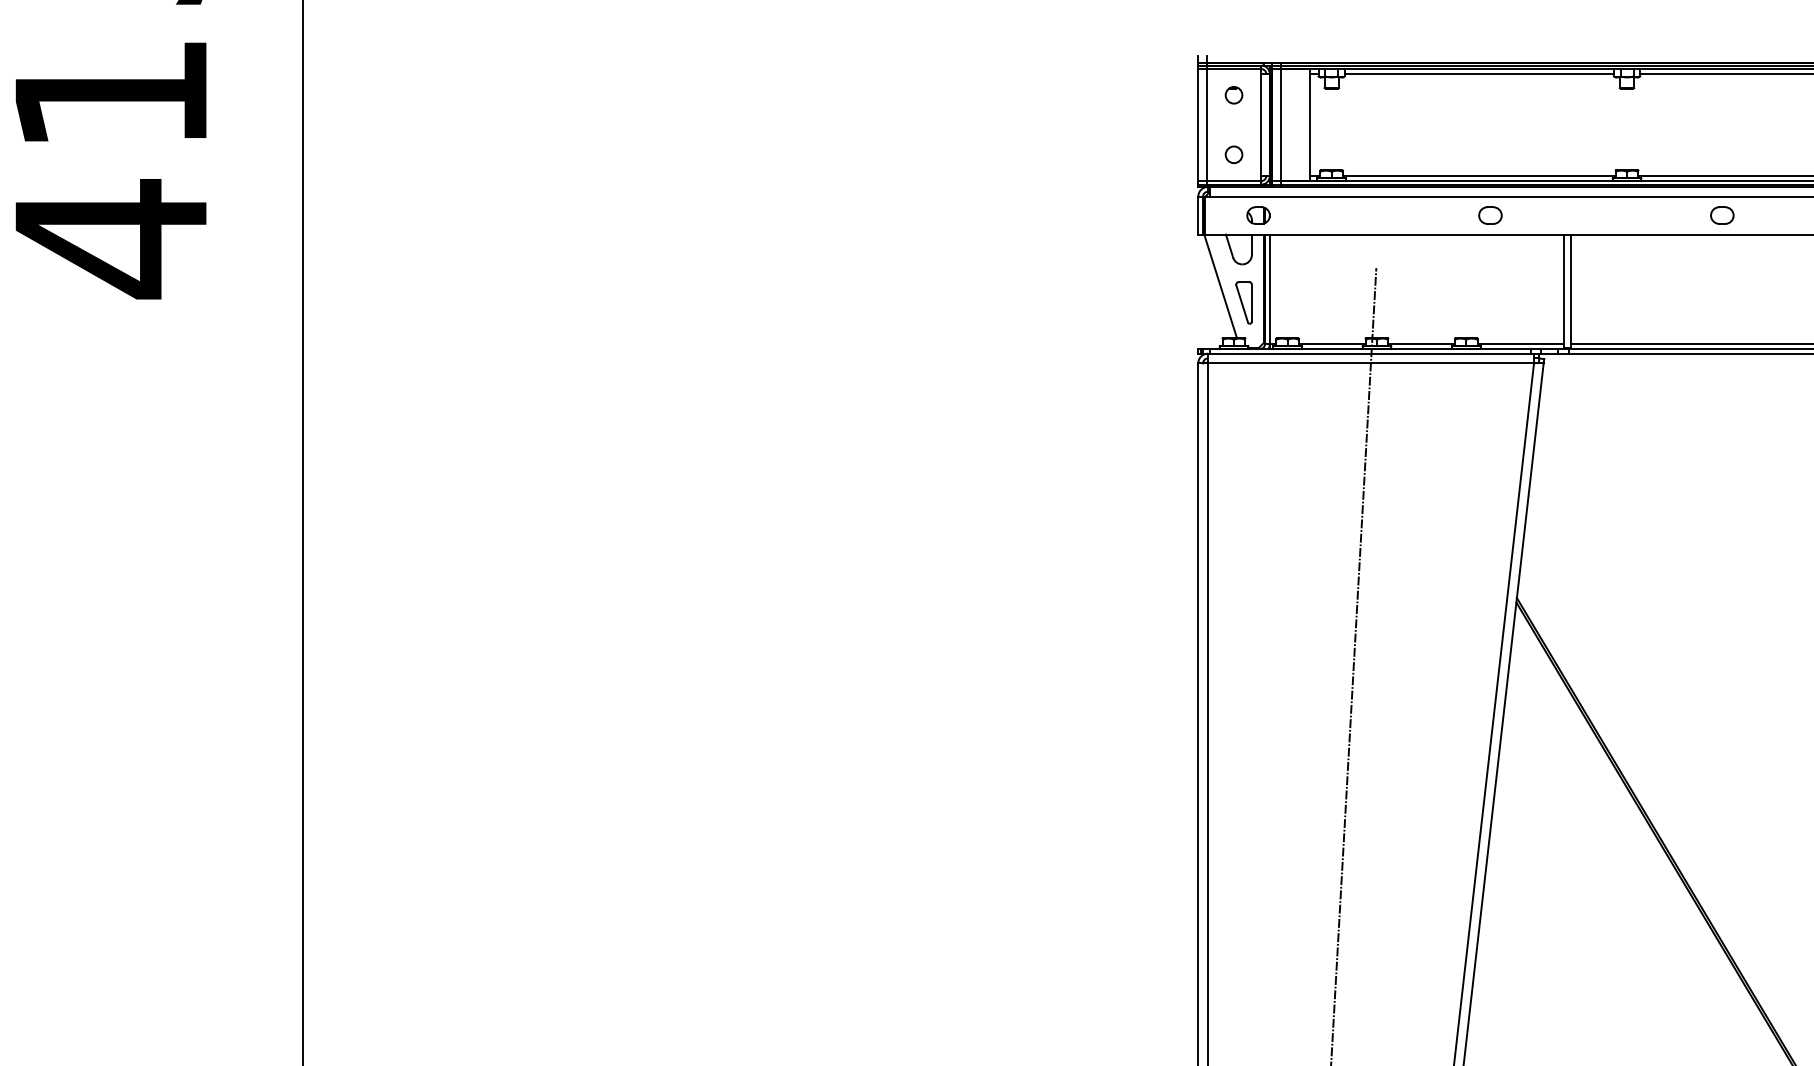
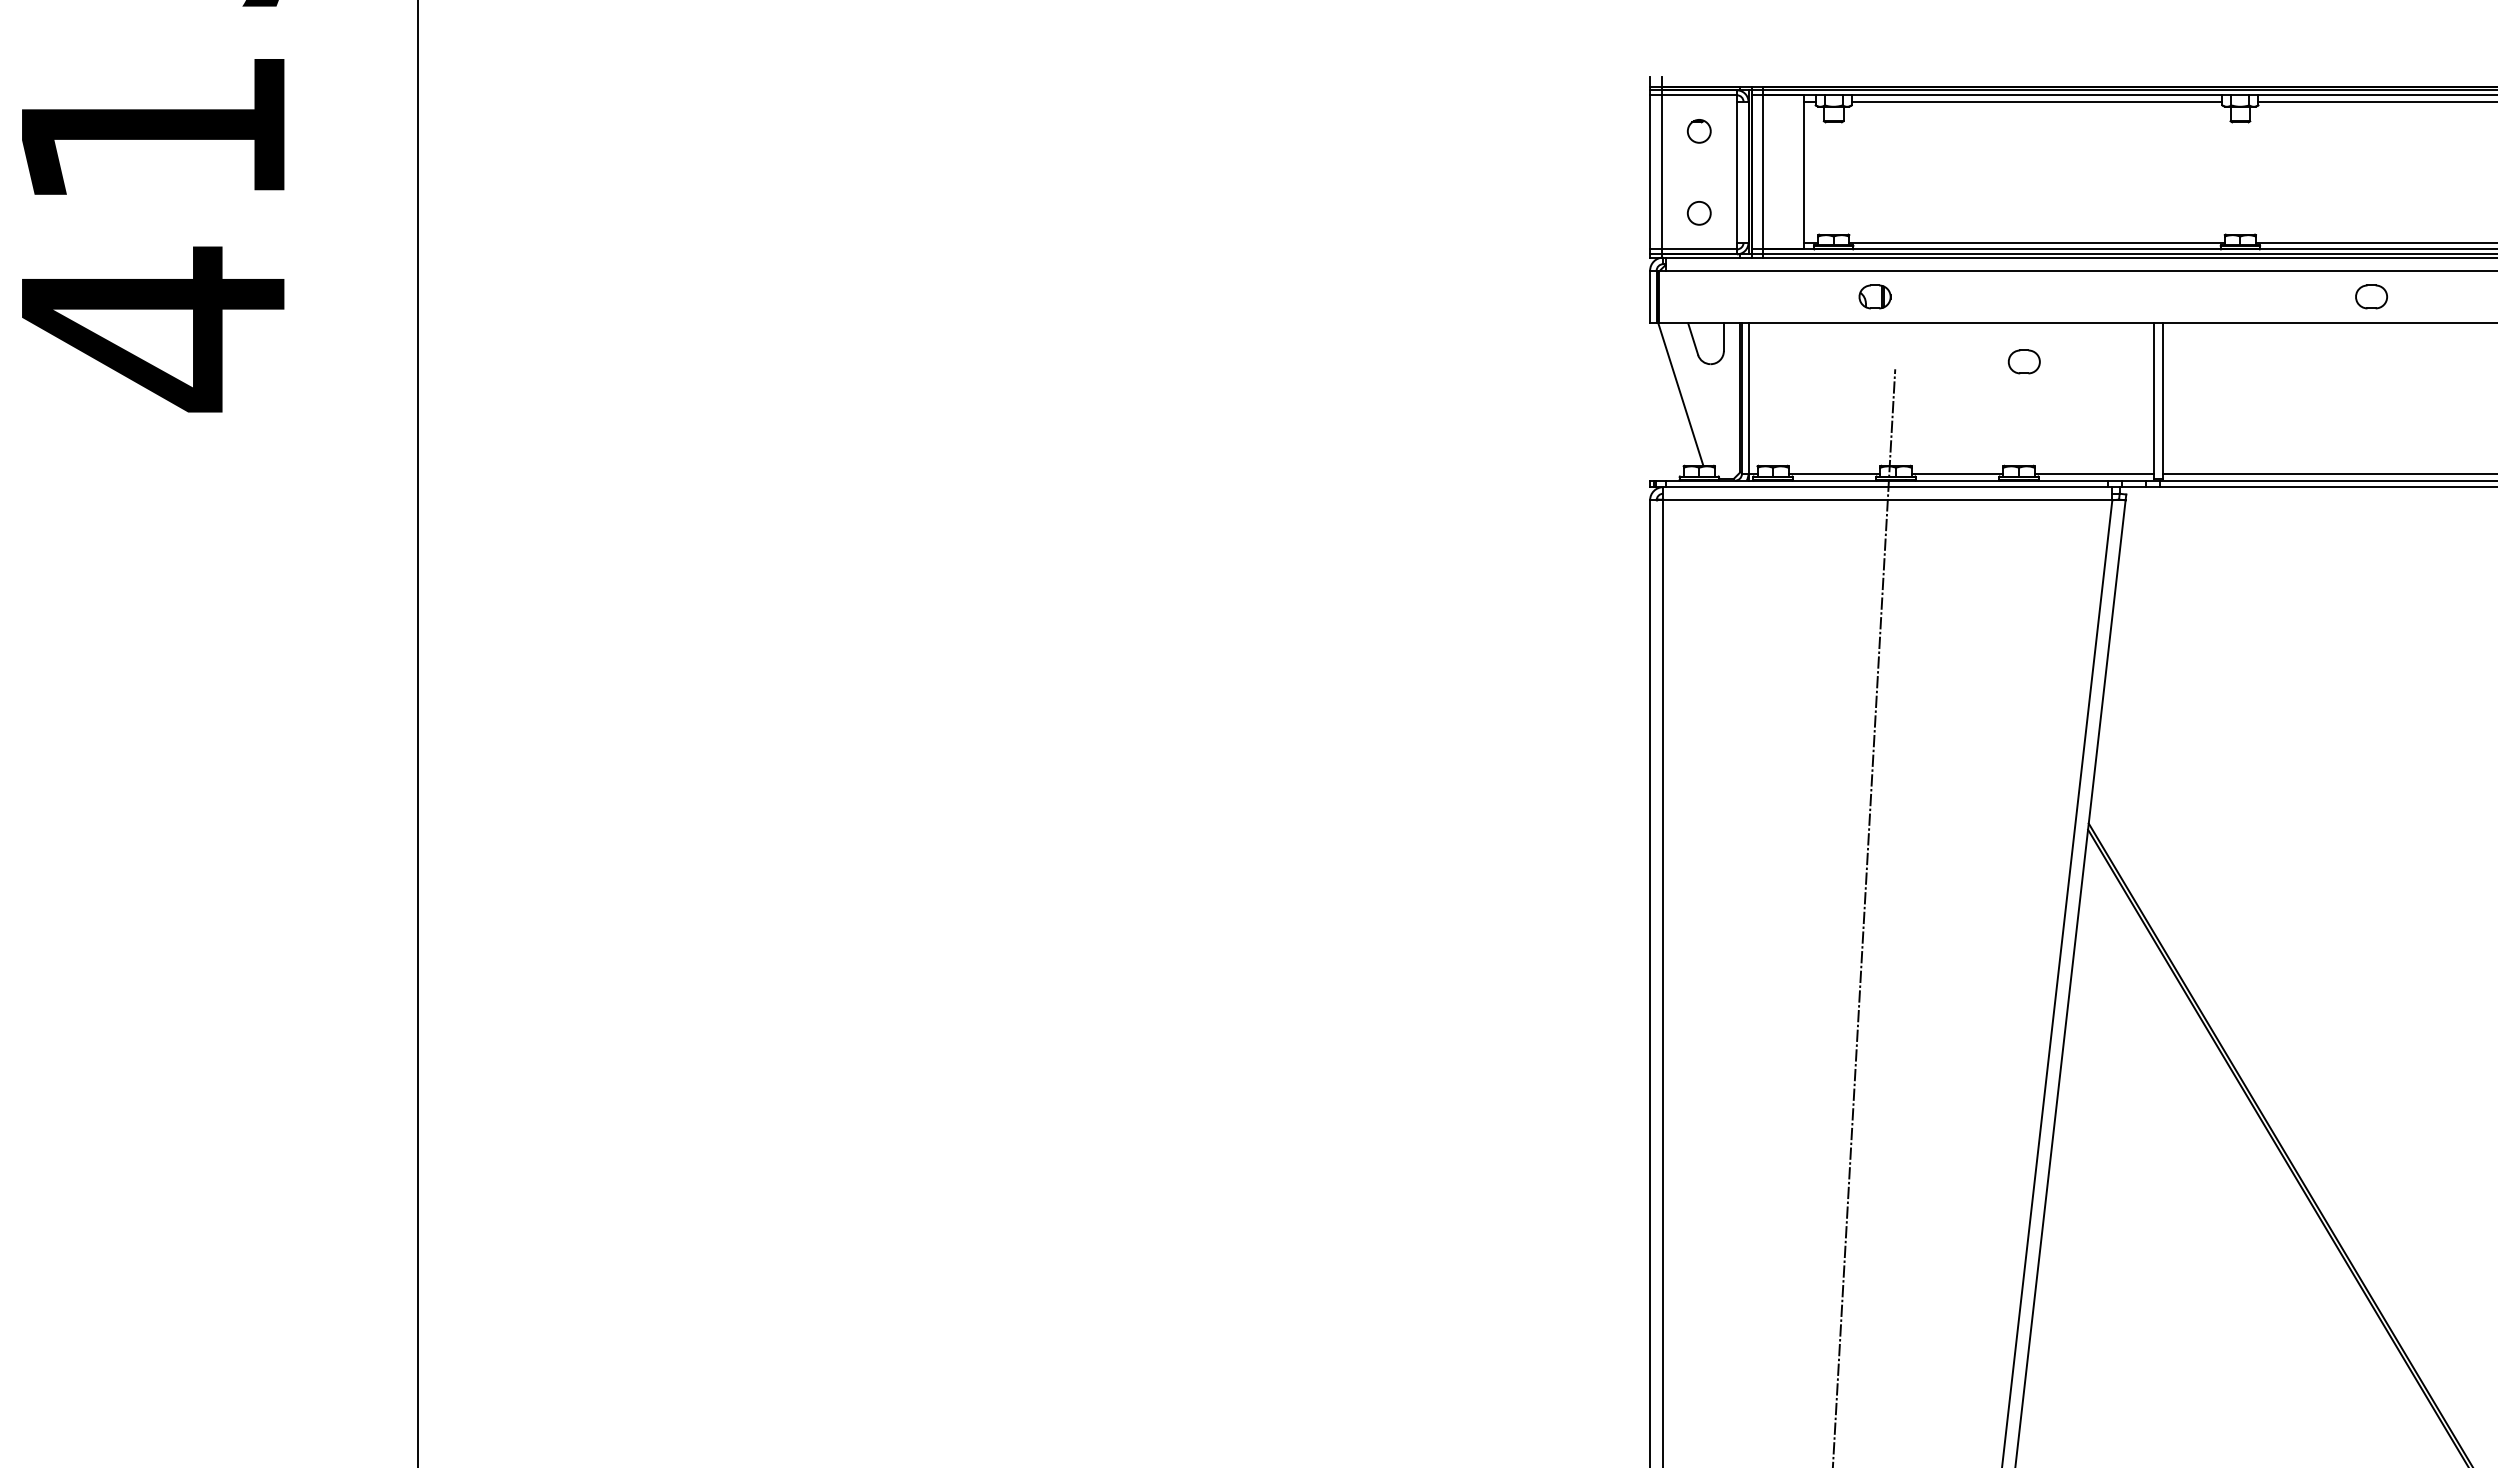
part: (1258, 215) -> (1874, 296), moved
part: (1489, 215) -> (2023, 361), moved
part: (1243, 303) -> (1712, 417), removed

